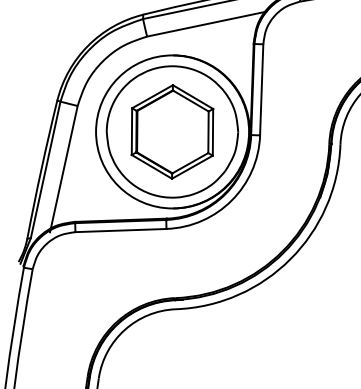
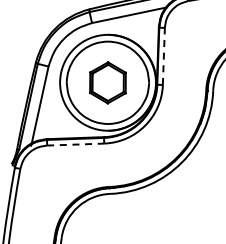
line: (261, 89) -> (163, 56), solid -> dashed
part: (171, 131) -> (107, 82), size x0.7
line: (120, 230) -> (75, 144), solid -> dashed

